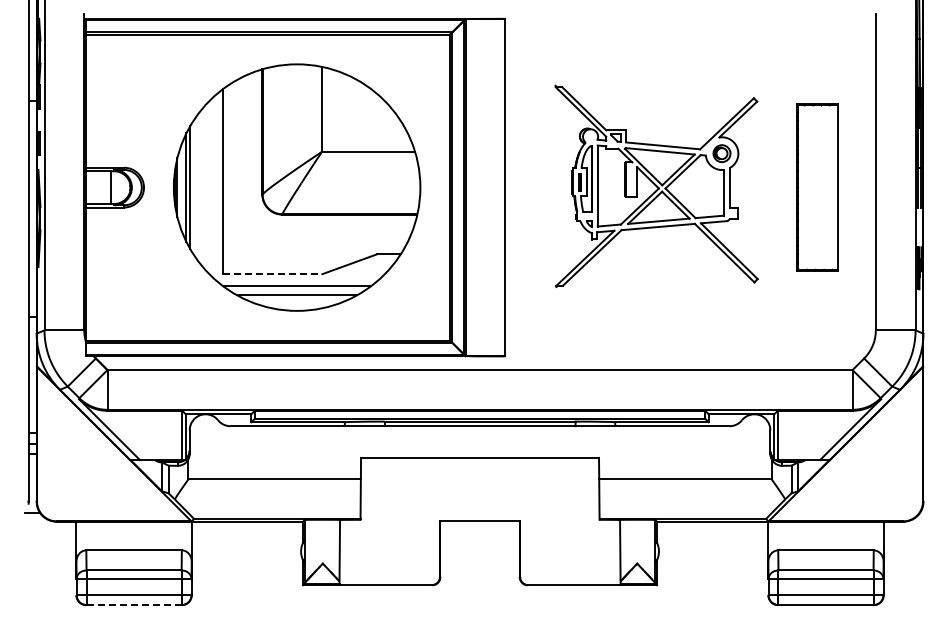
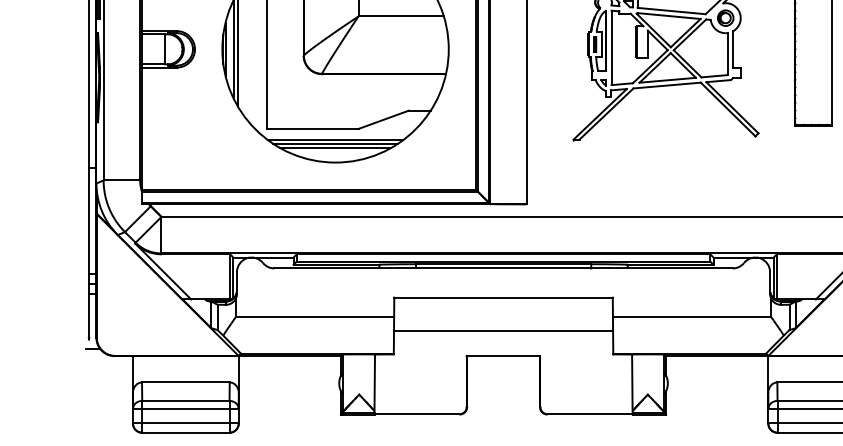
line: (272, 274) -> (312, 129), dashed -> solid
line: (296, 290) -> (335, 143), added
line: (479, 493) -> (503, 330), added
line: (134, 605) -> (186, 433), dashed -> solid

